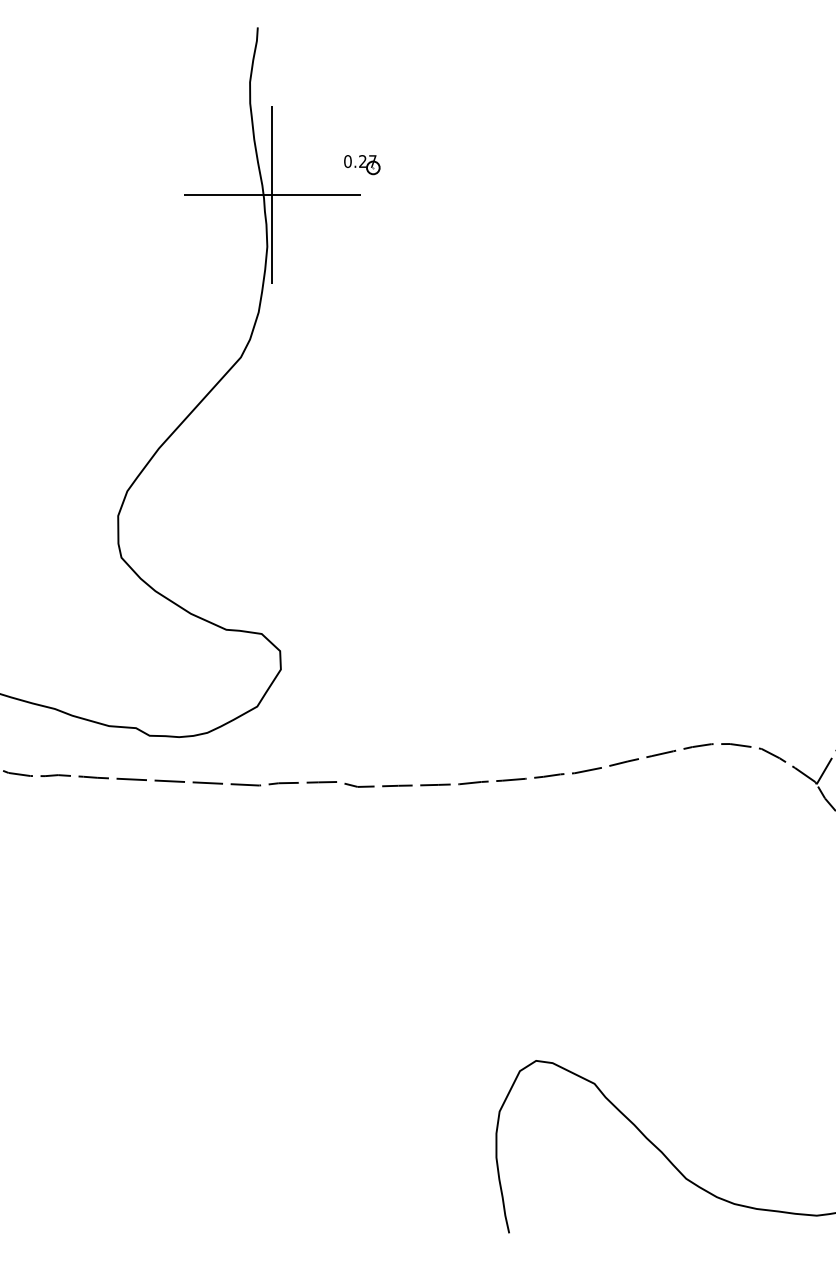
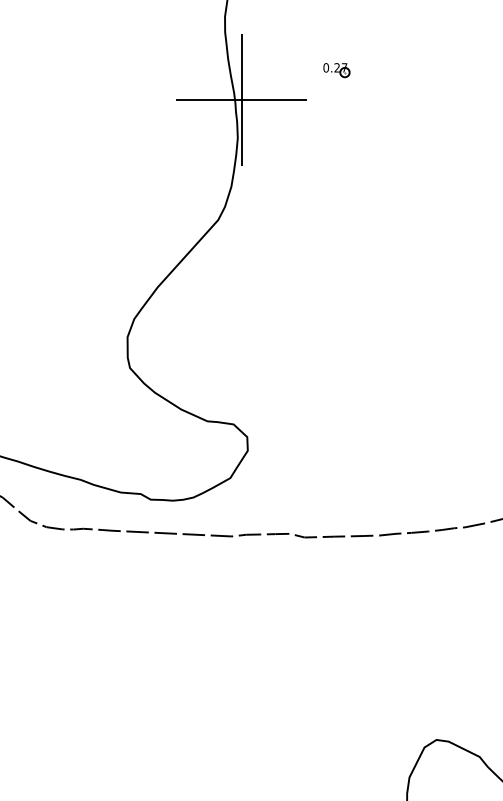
part: (362, 165) -> (336, 70), moved

